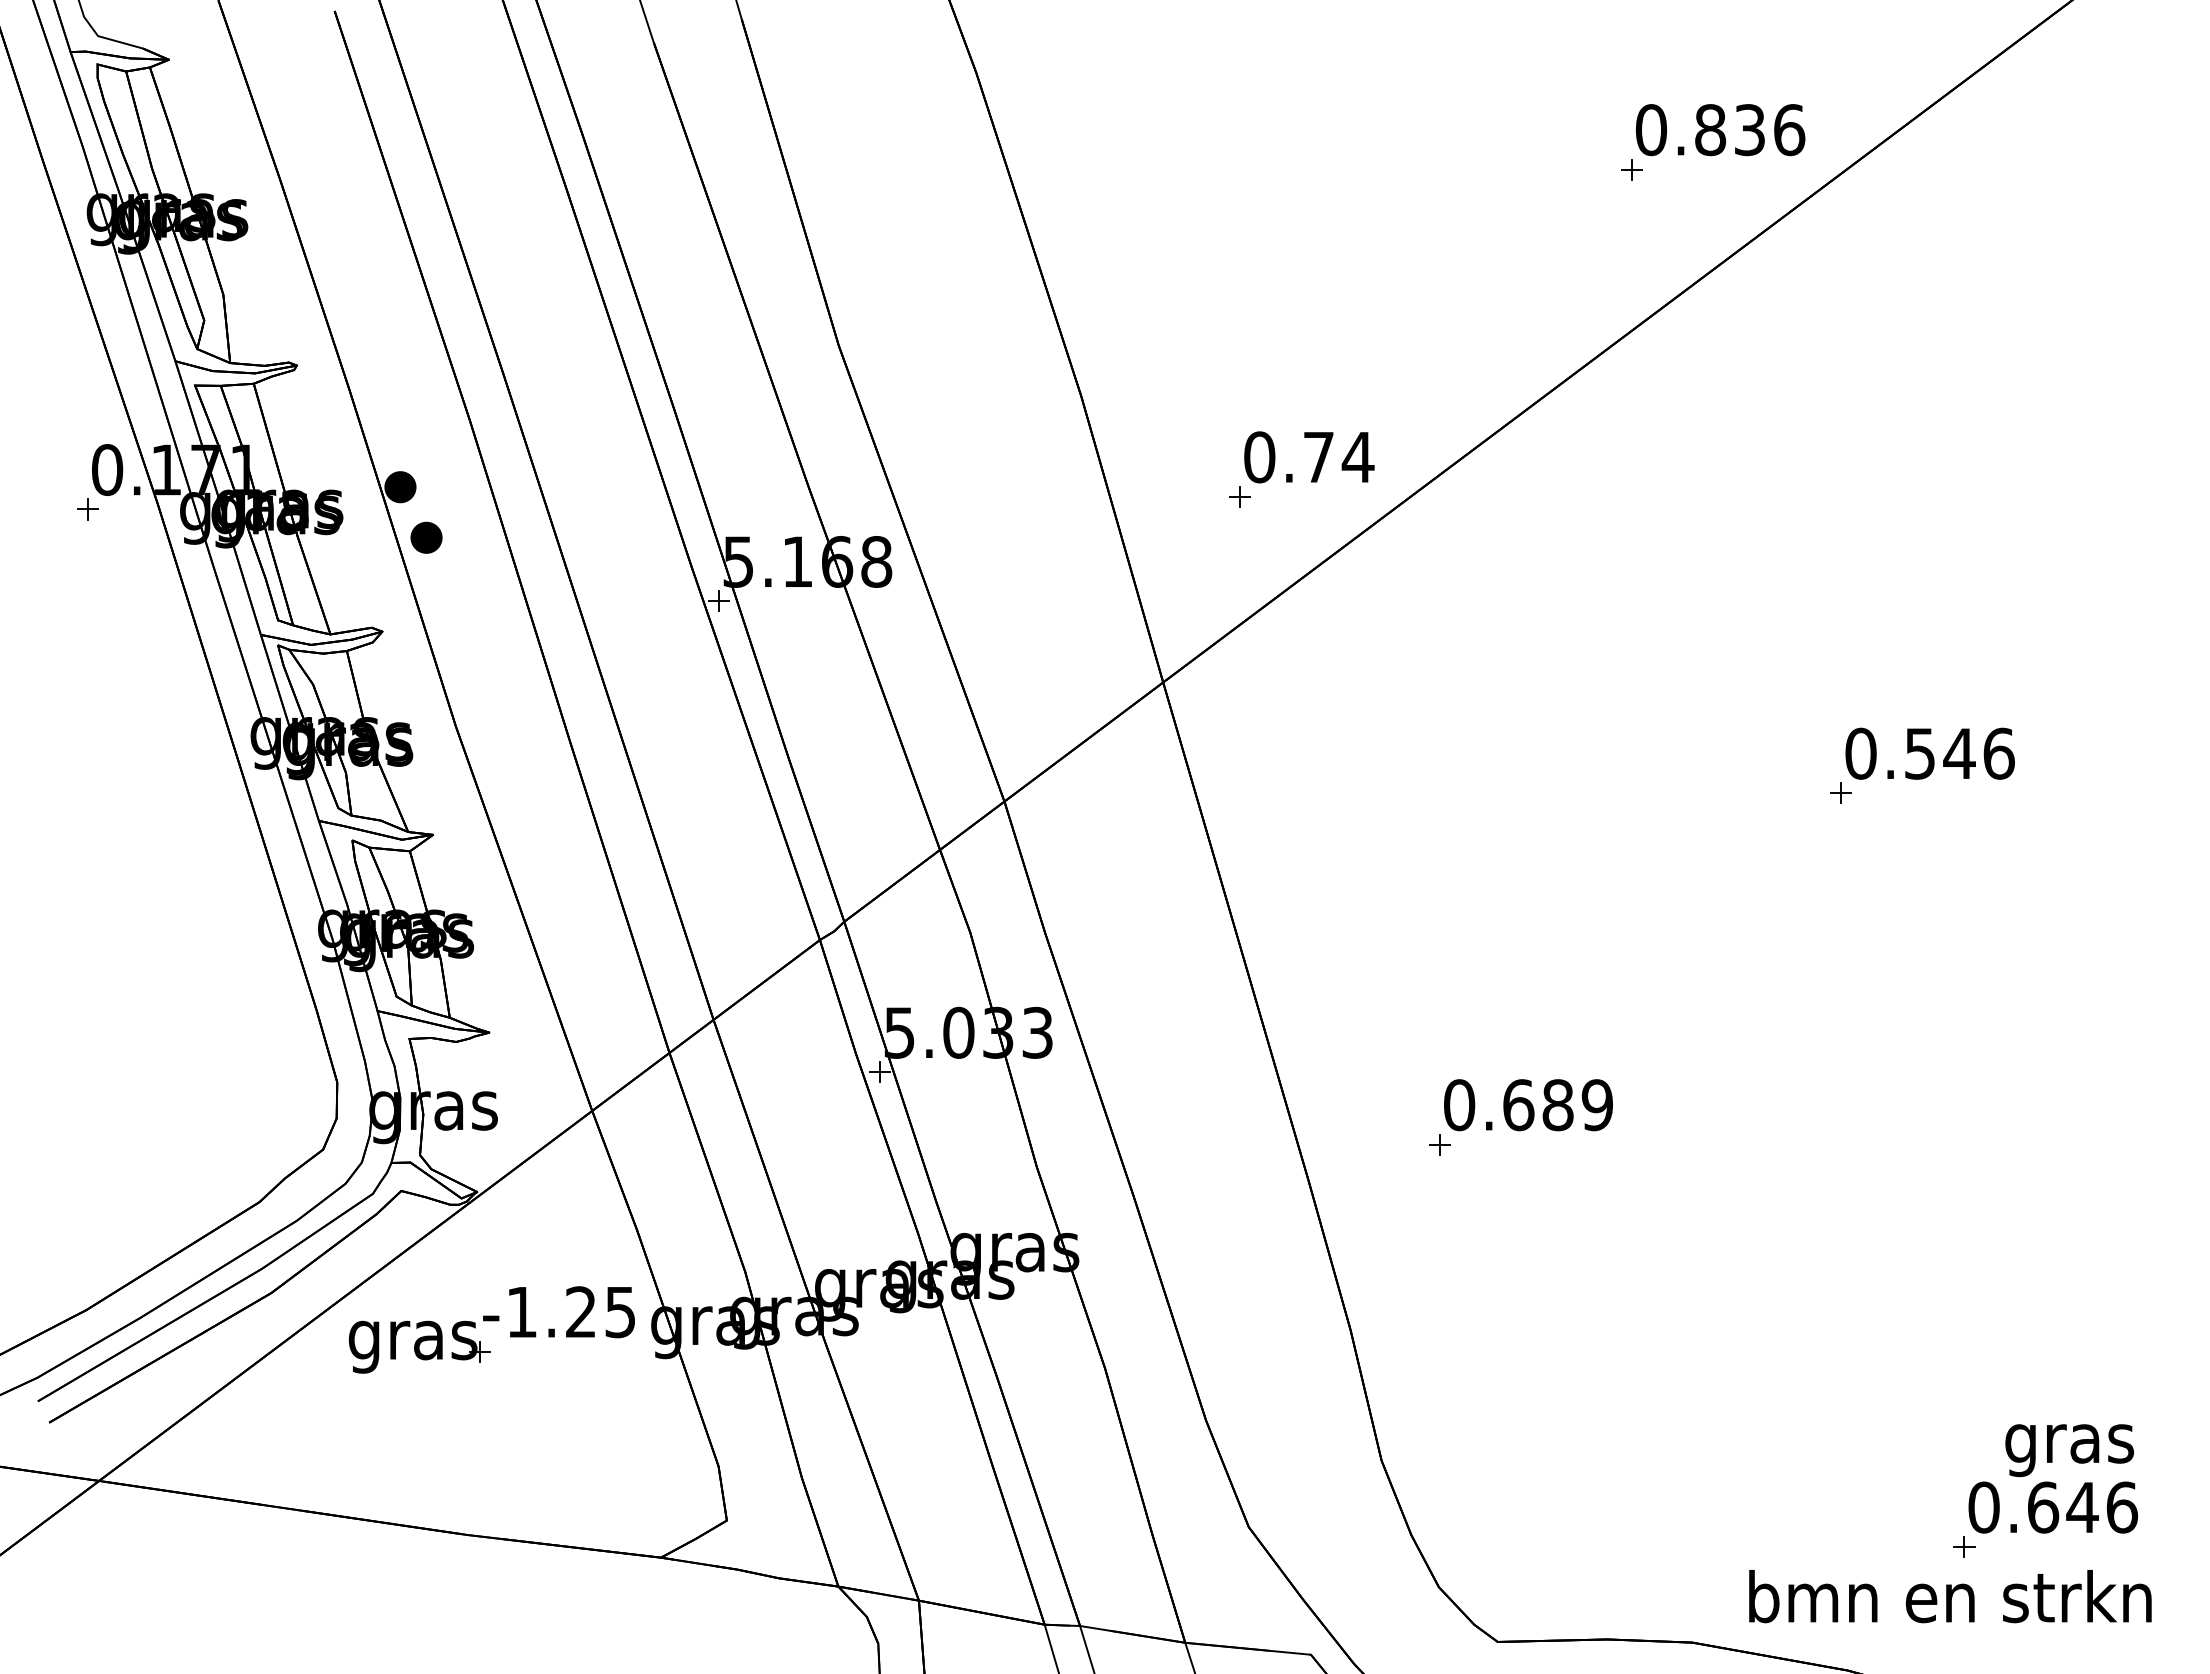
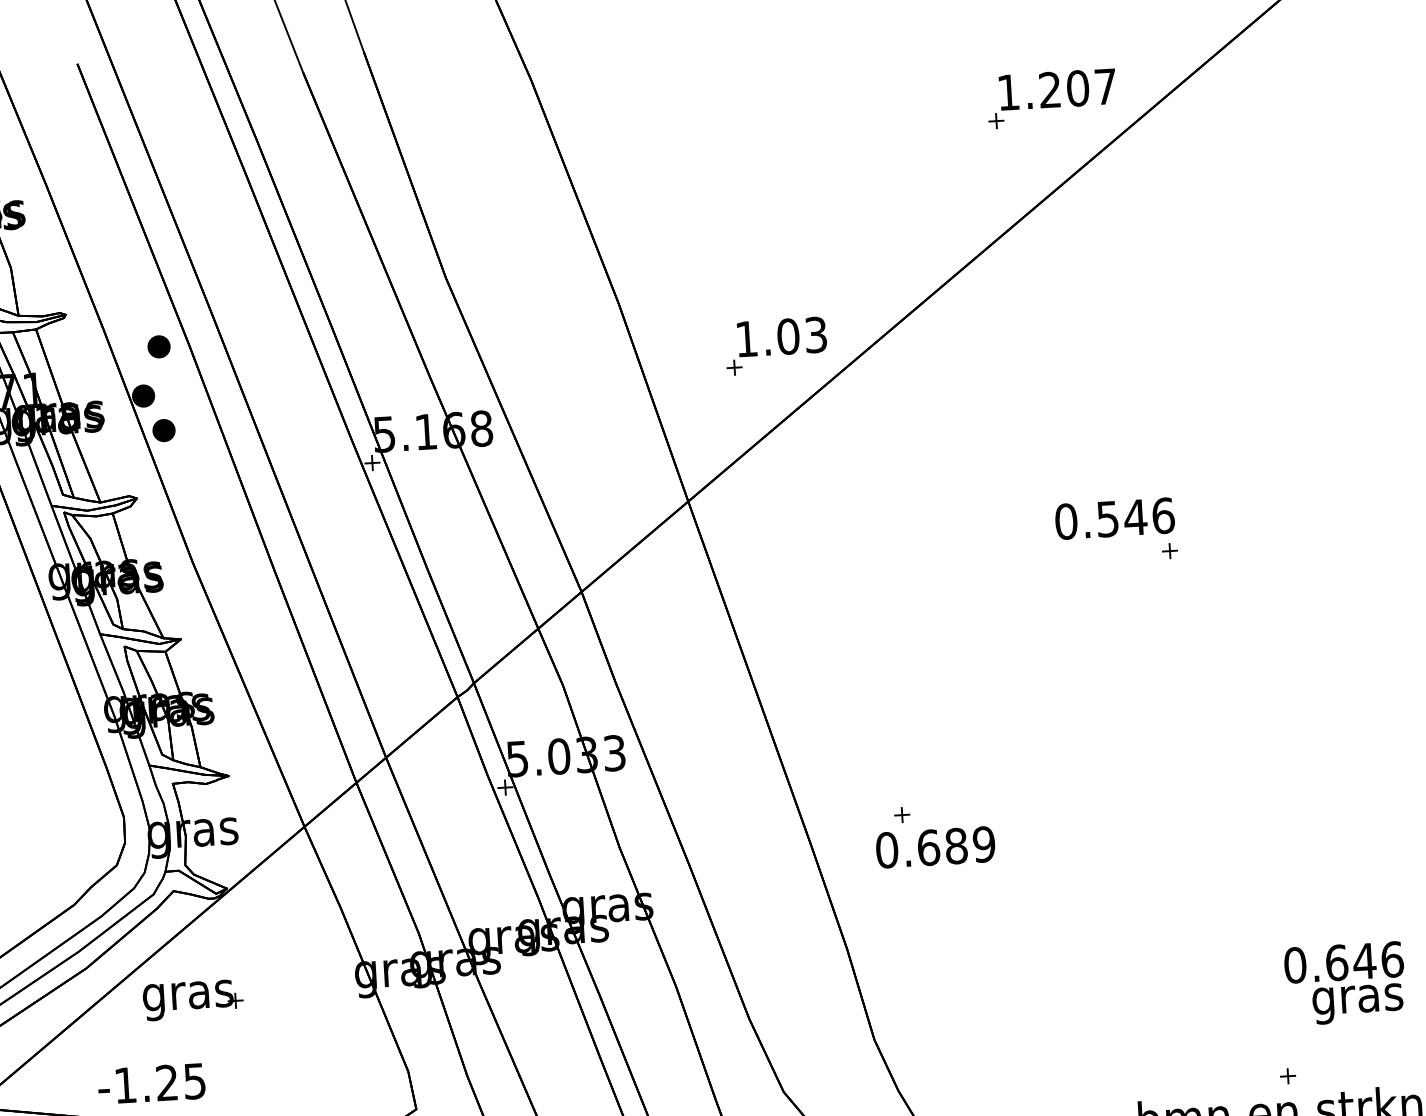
text: (1720, 130) -> (1057, 89), 0.836 -> 1.207
part: (426, 418) -> (159, 346), added
text: (1309, 457) -> (781, 337), 0.74 -> 1.03
text: (1929, 753) -> (1114, 518), moved
text: (1528, 1105) -> (935, 847), moved
text: (558, 1312) -> (151, 1084), moved
text: (2052, 1507) -> (1343, 962), moved

